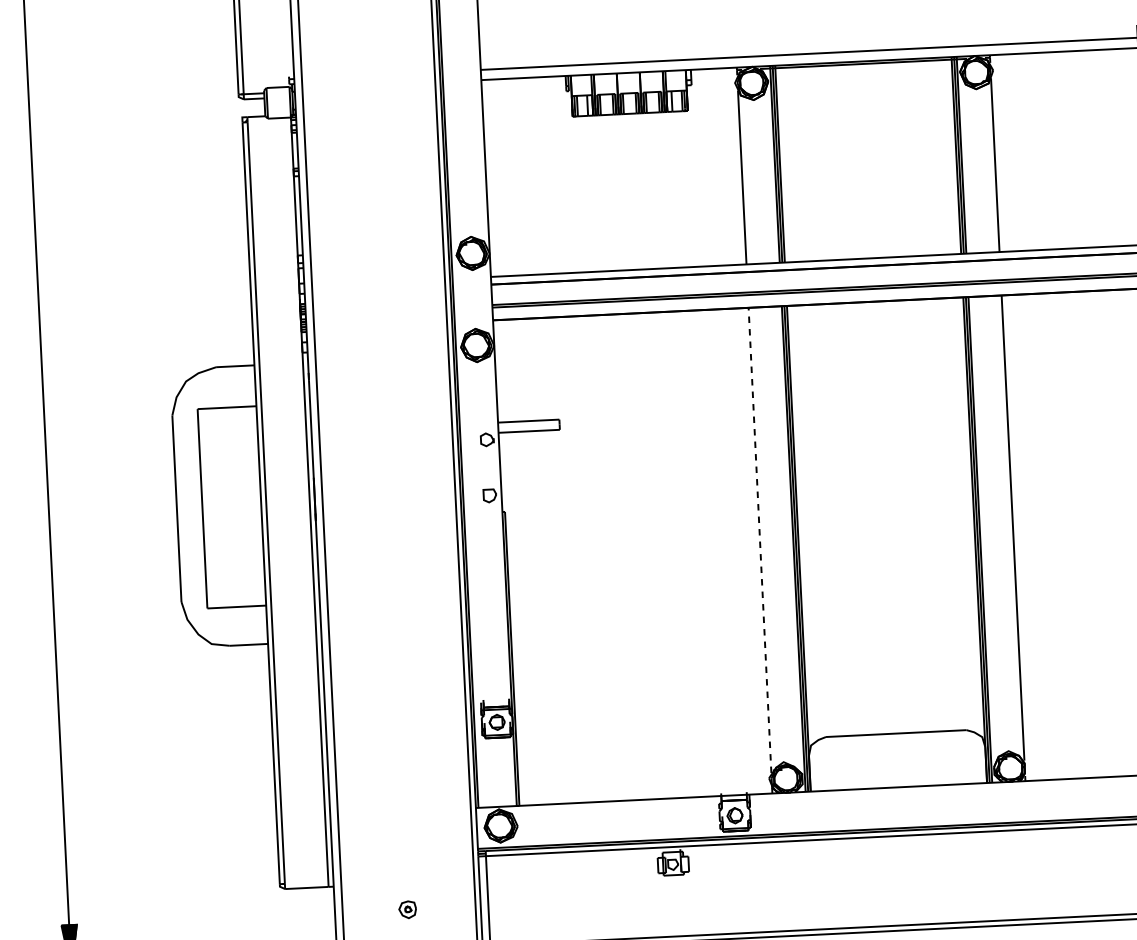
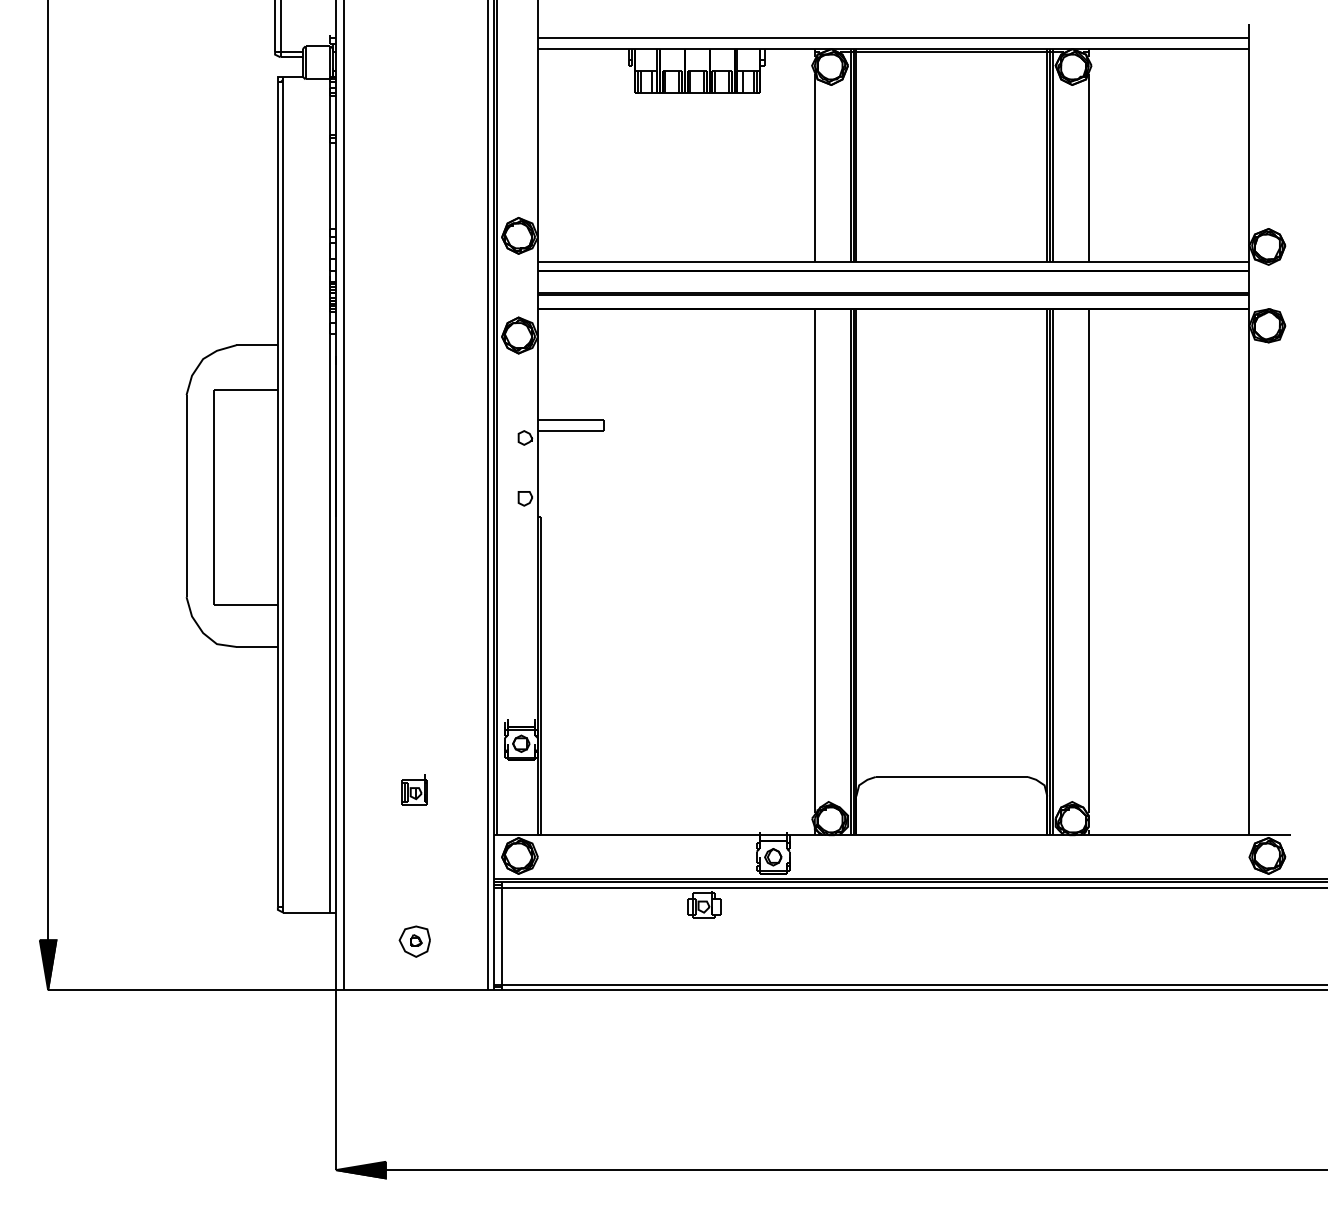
line: (759, 540) -> (814, 561), dashed -> solid
part: (400, 769) -> (414, 789), added
part: (407, 909) -> (414, 941), size x1.67

